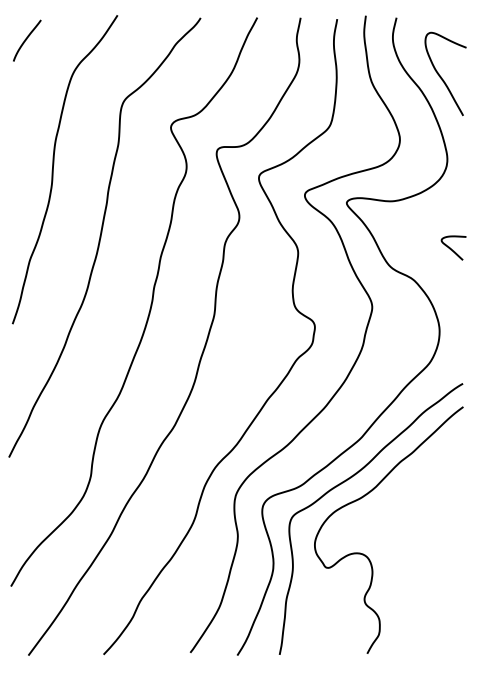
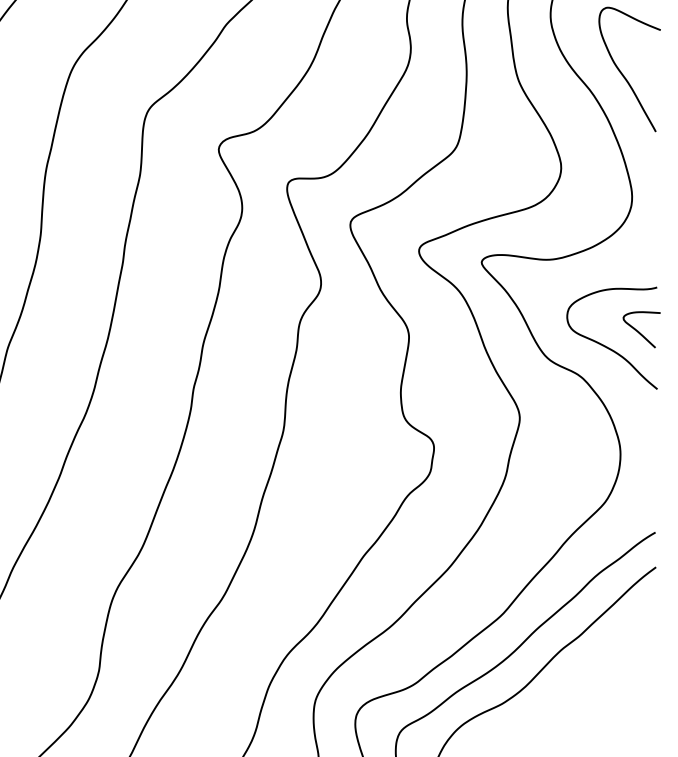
curve: (430, 258) -> (606, 345), added

